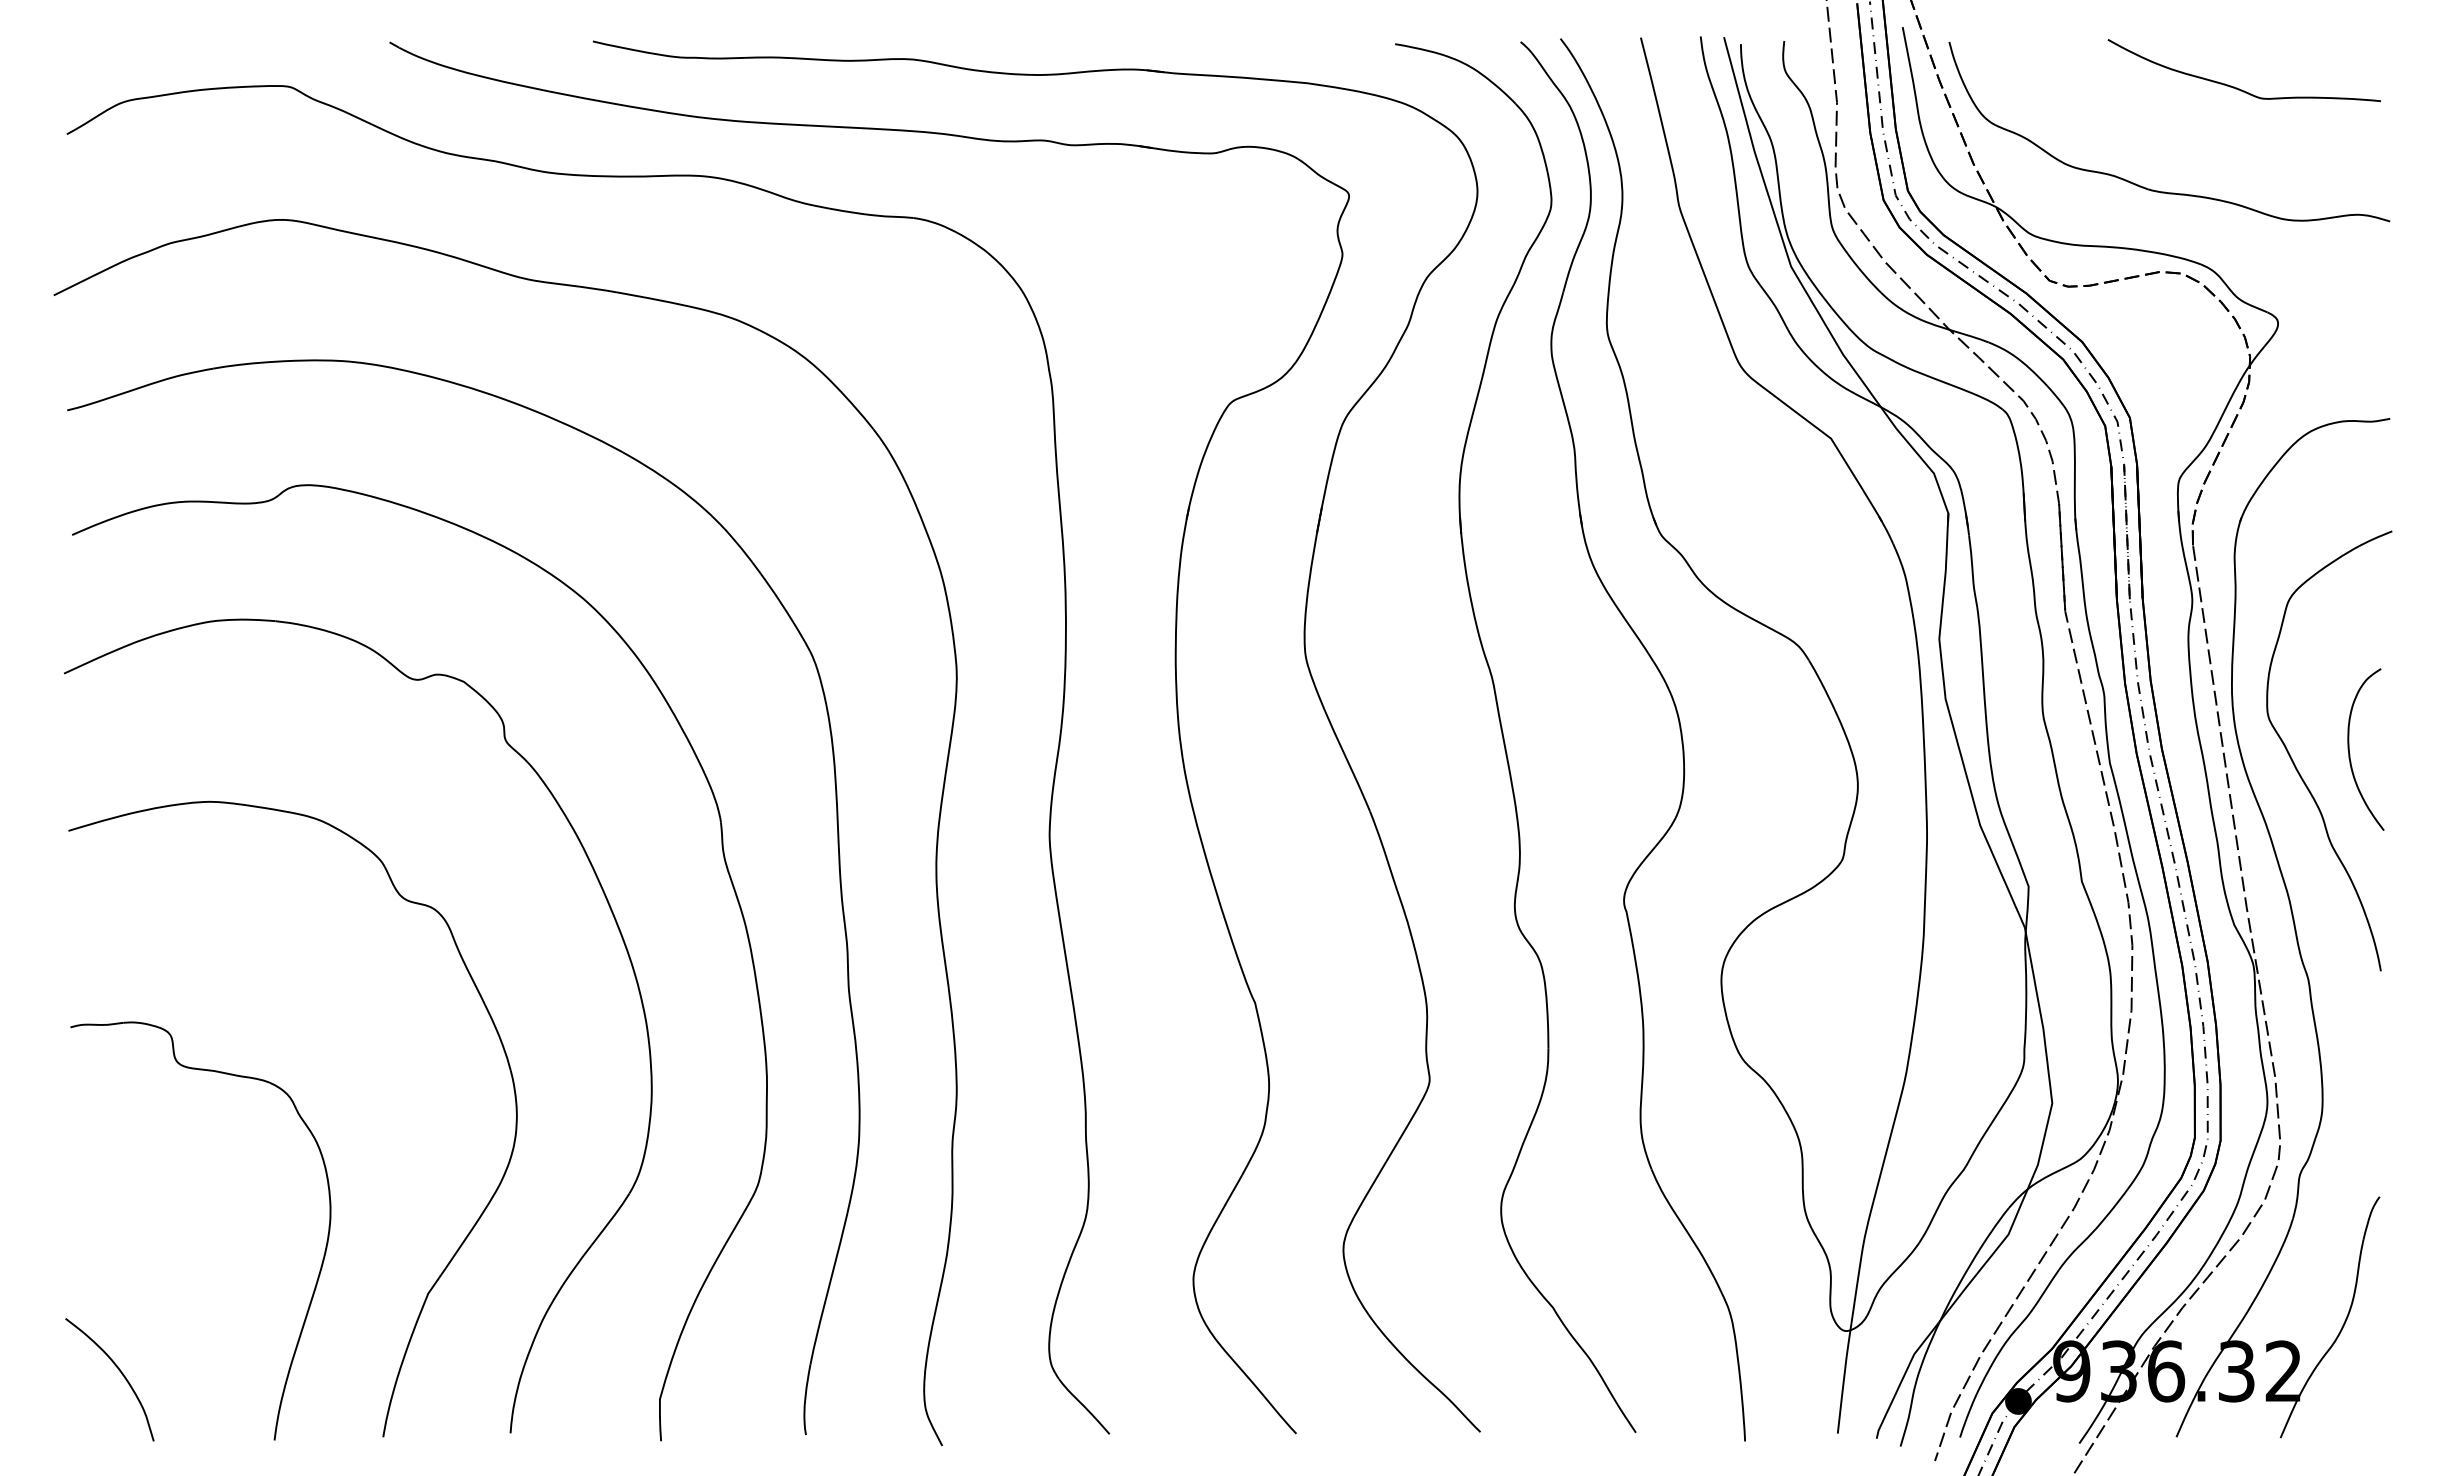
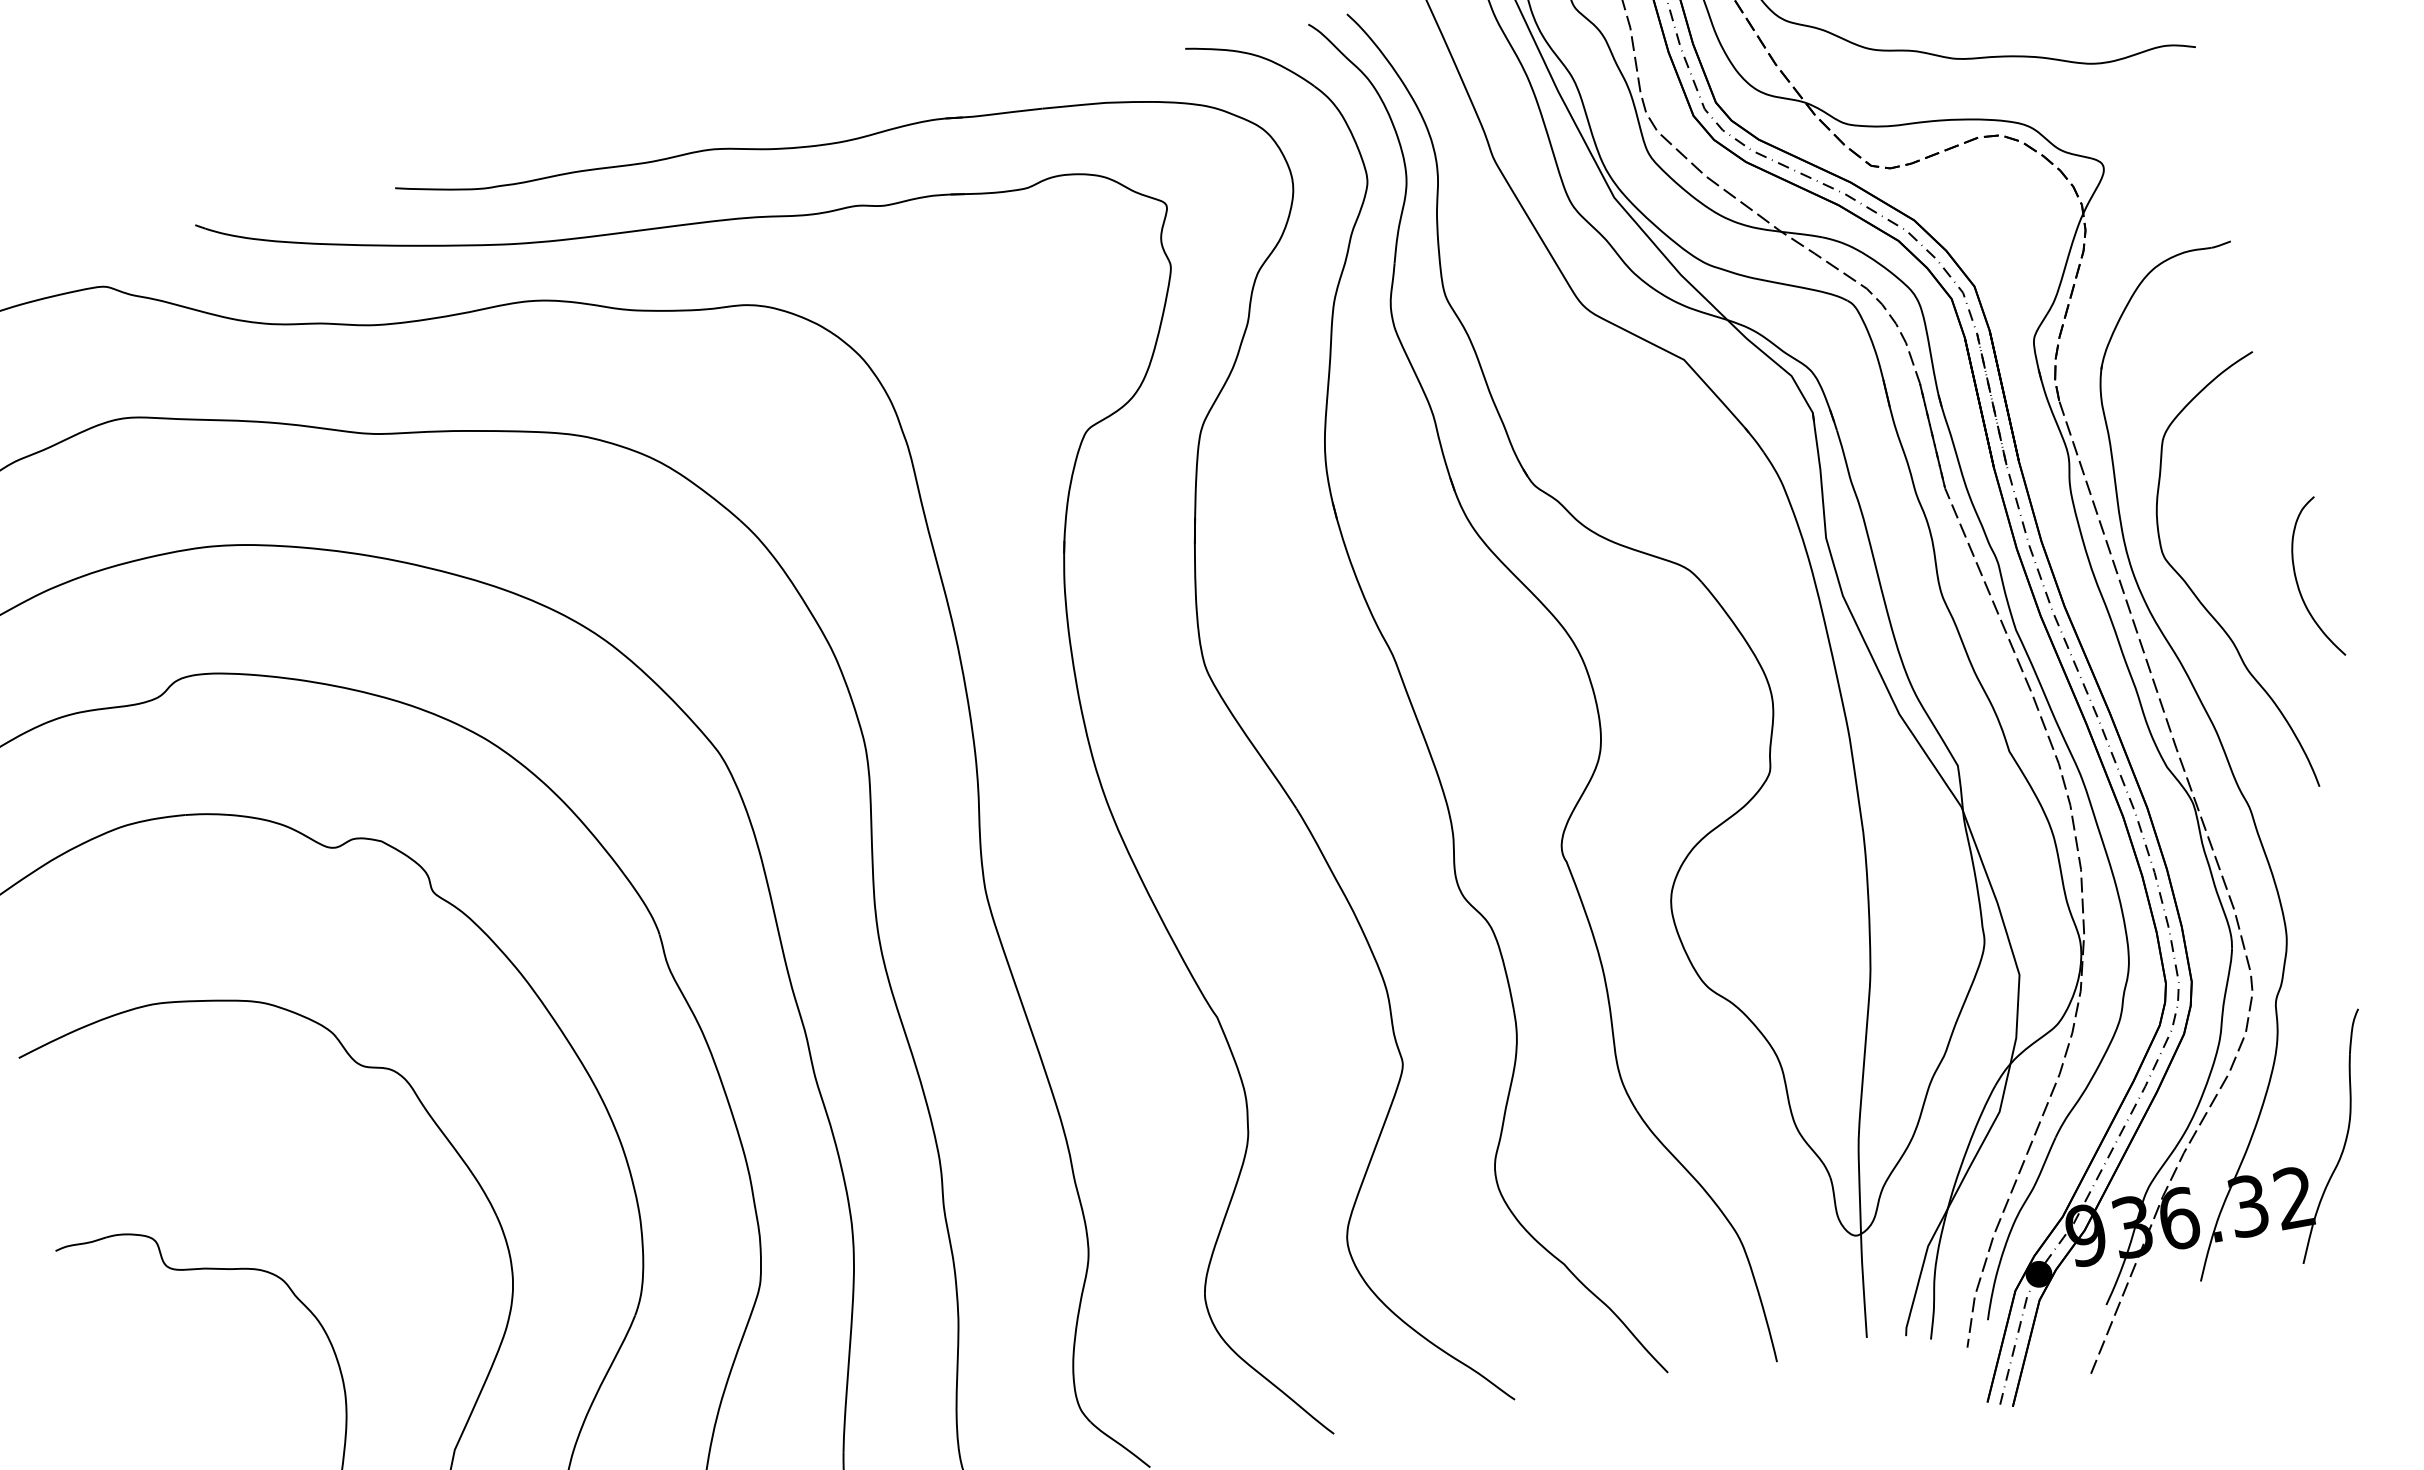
curve: (2350, 753) -> (2299, 585), moved

